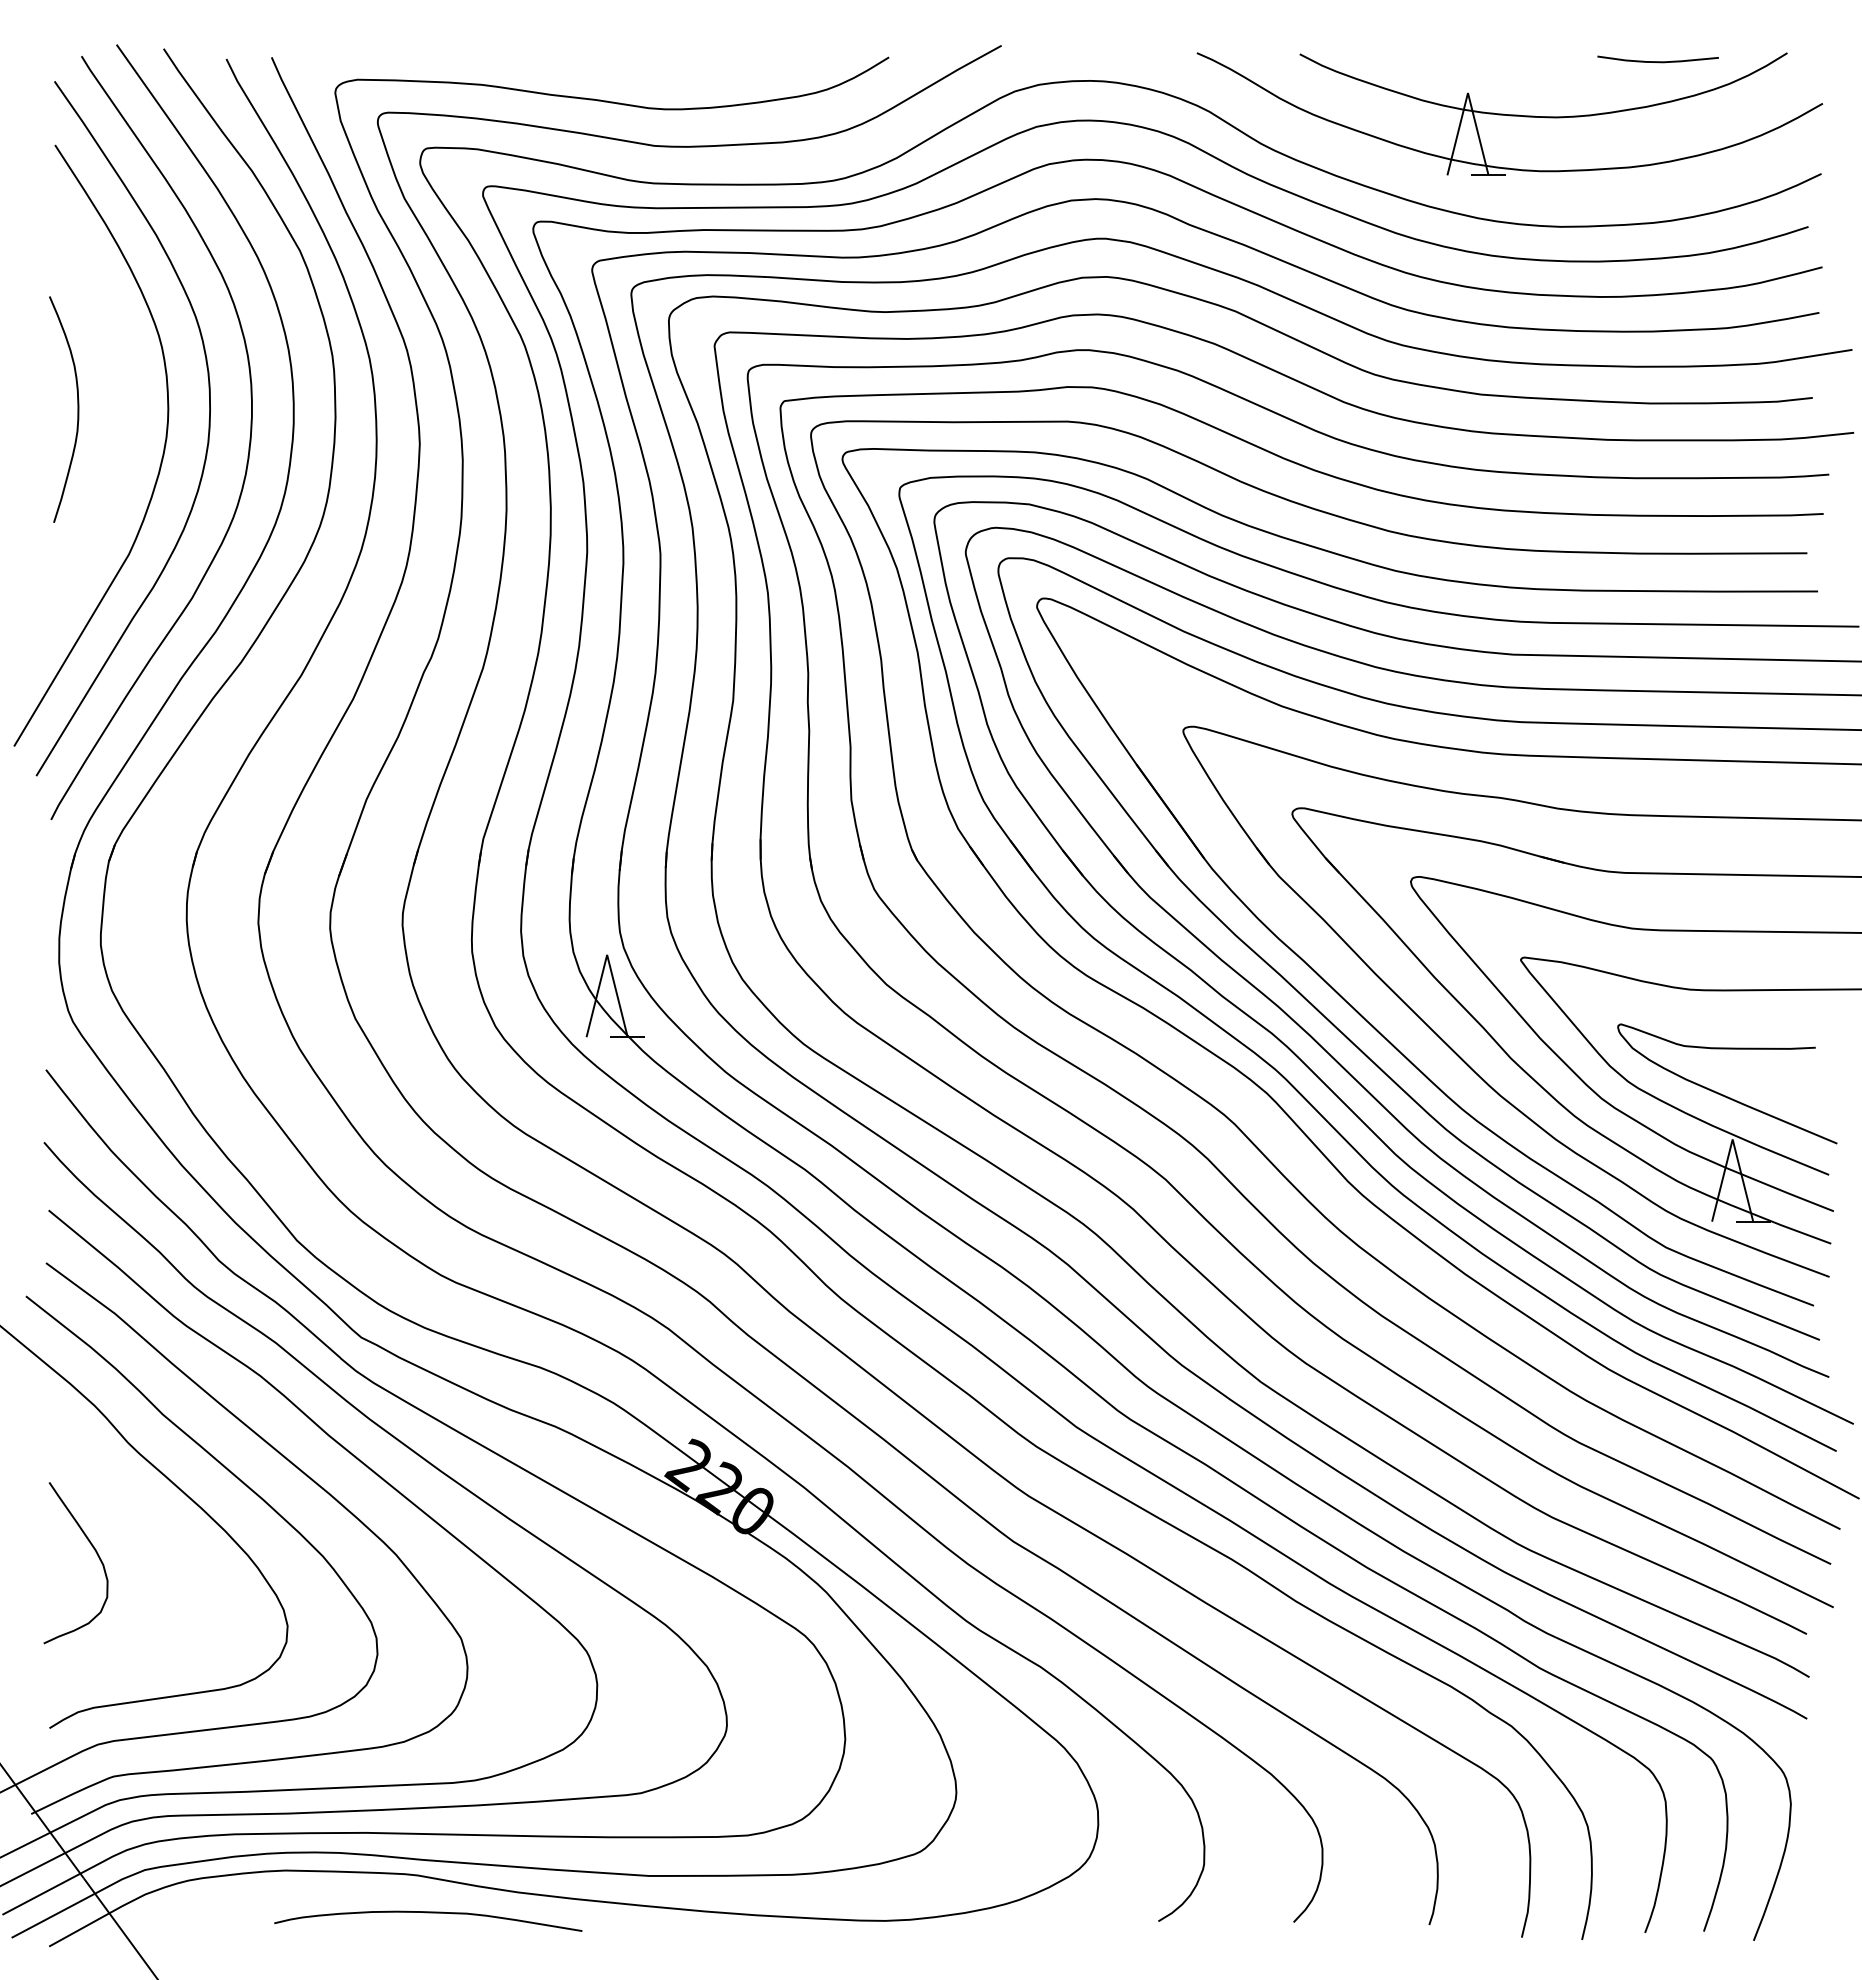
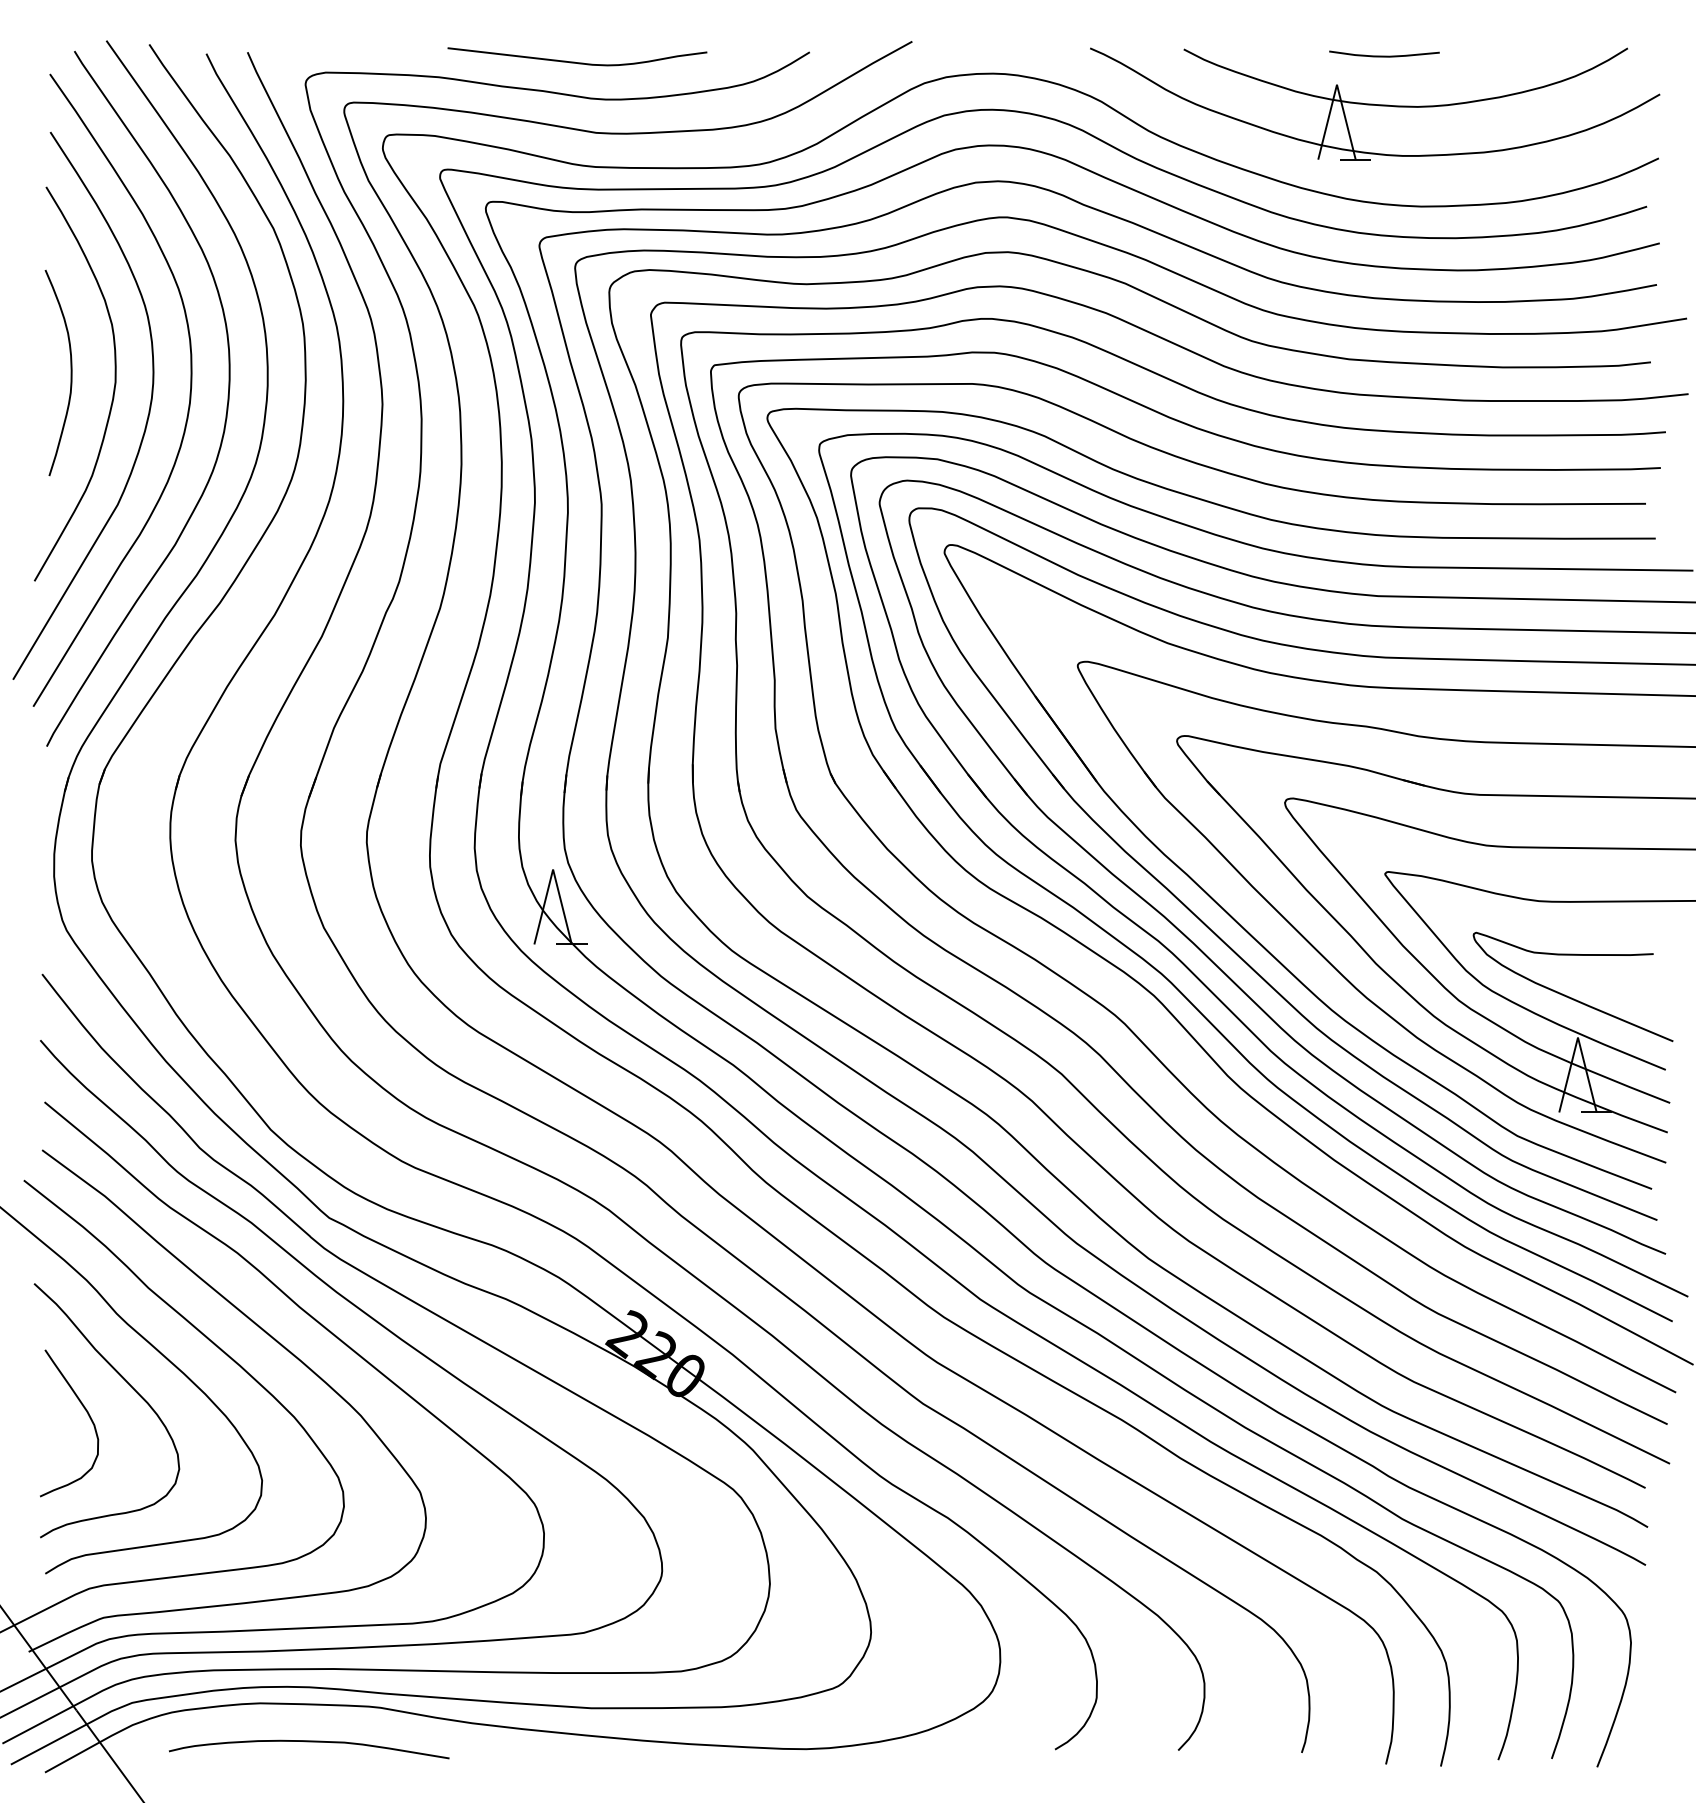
curve: (1657, 61) -> (1383, 56), moved
curve: (633, 68) -> (577, 62), added
curve: (124, 426) -> (113, 388), added
curve: (143, 1523) -> (130, 1387), added
curve: (428, 1913) -> (309, 1742), moved

